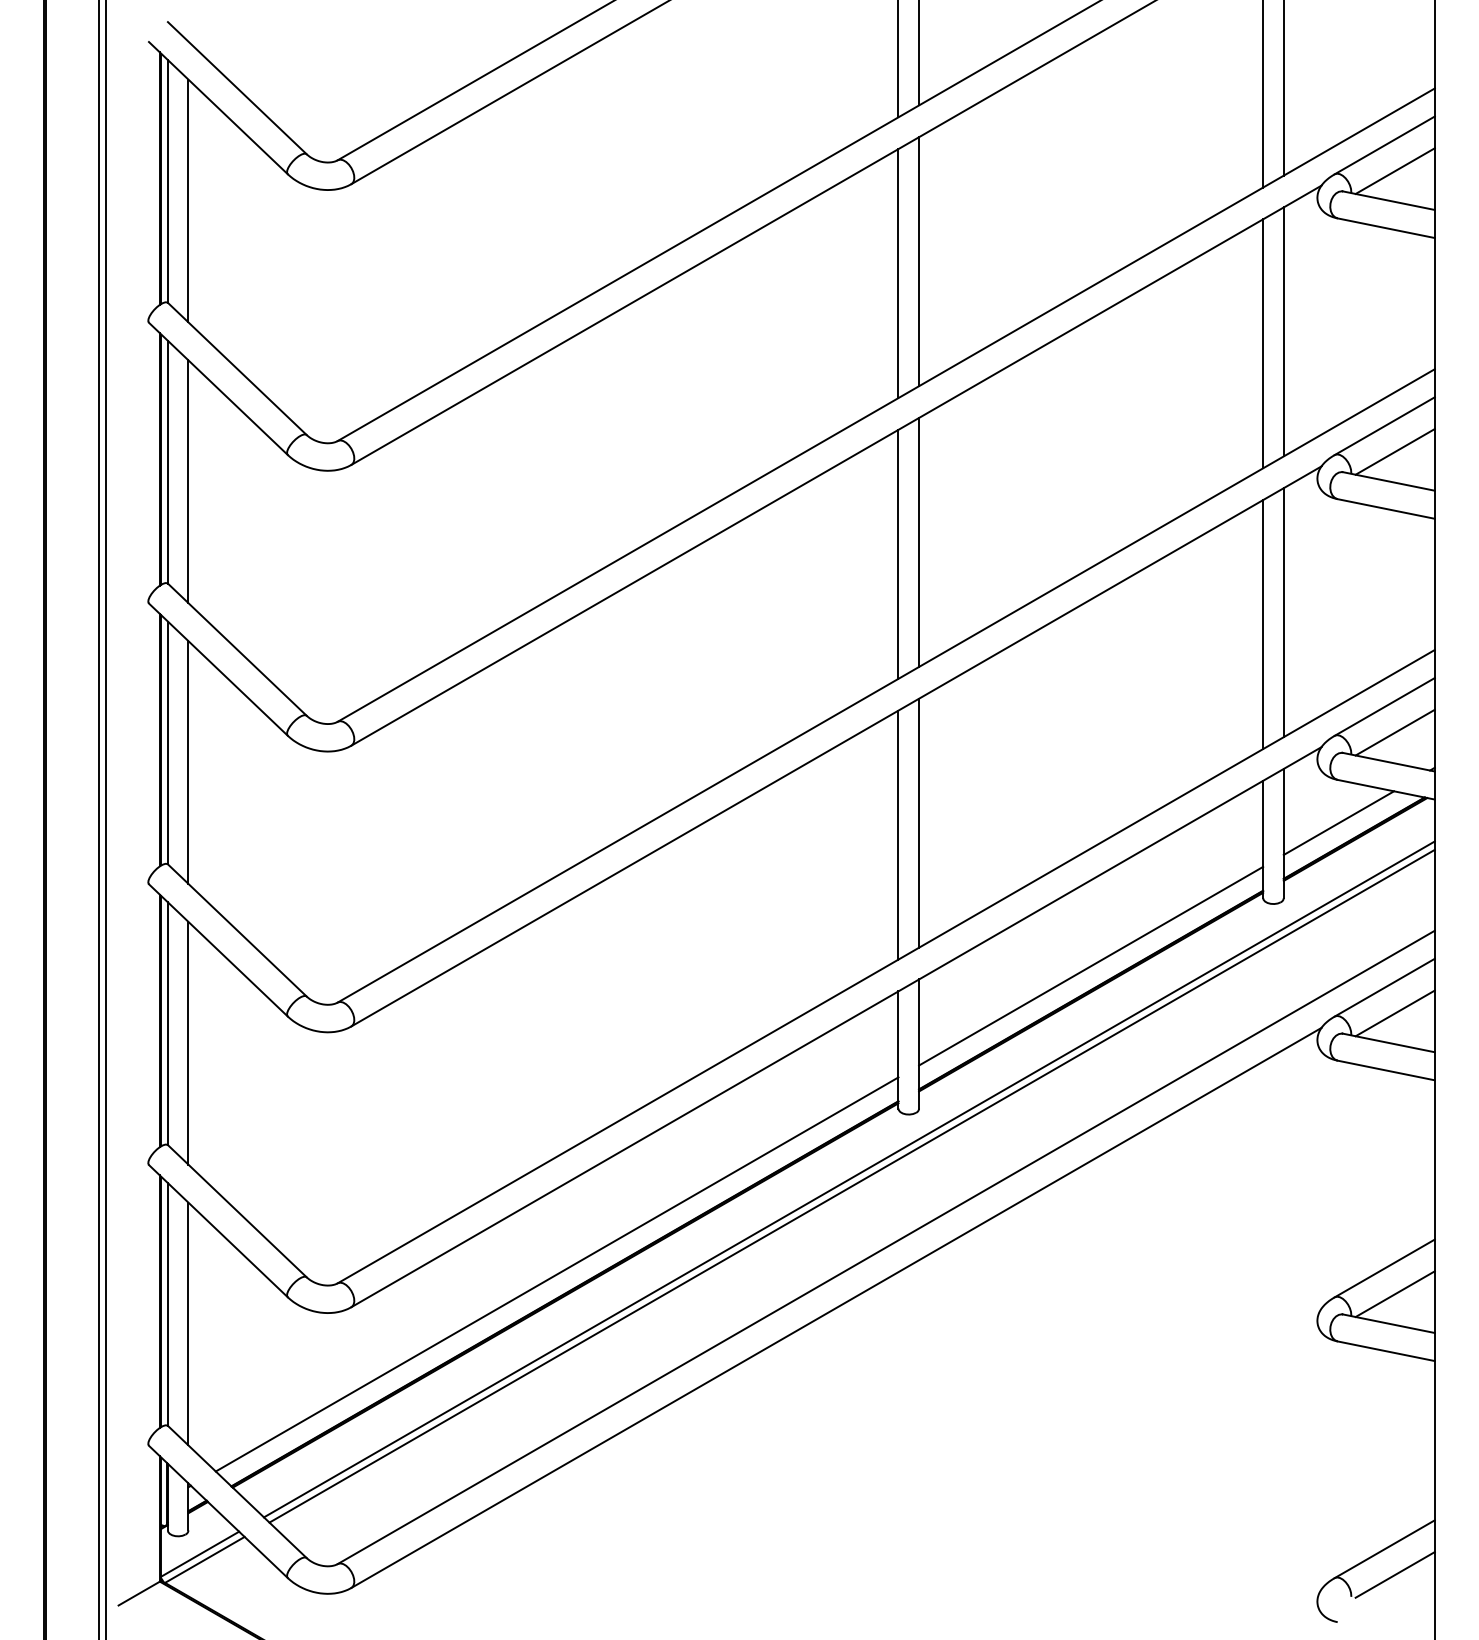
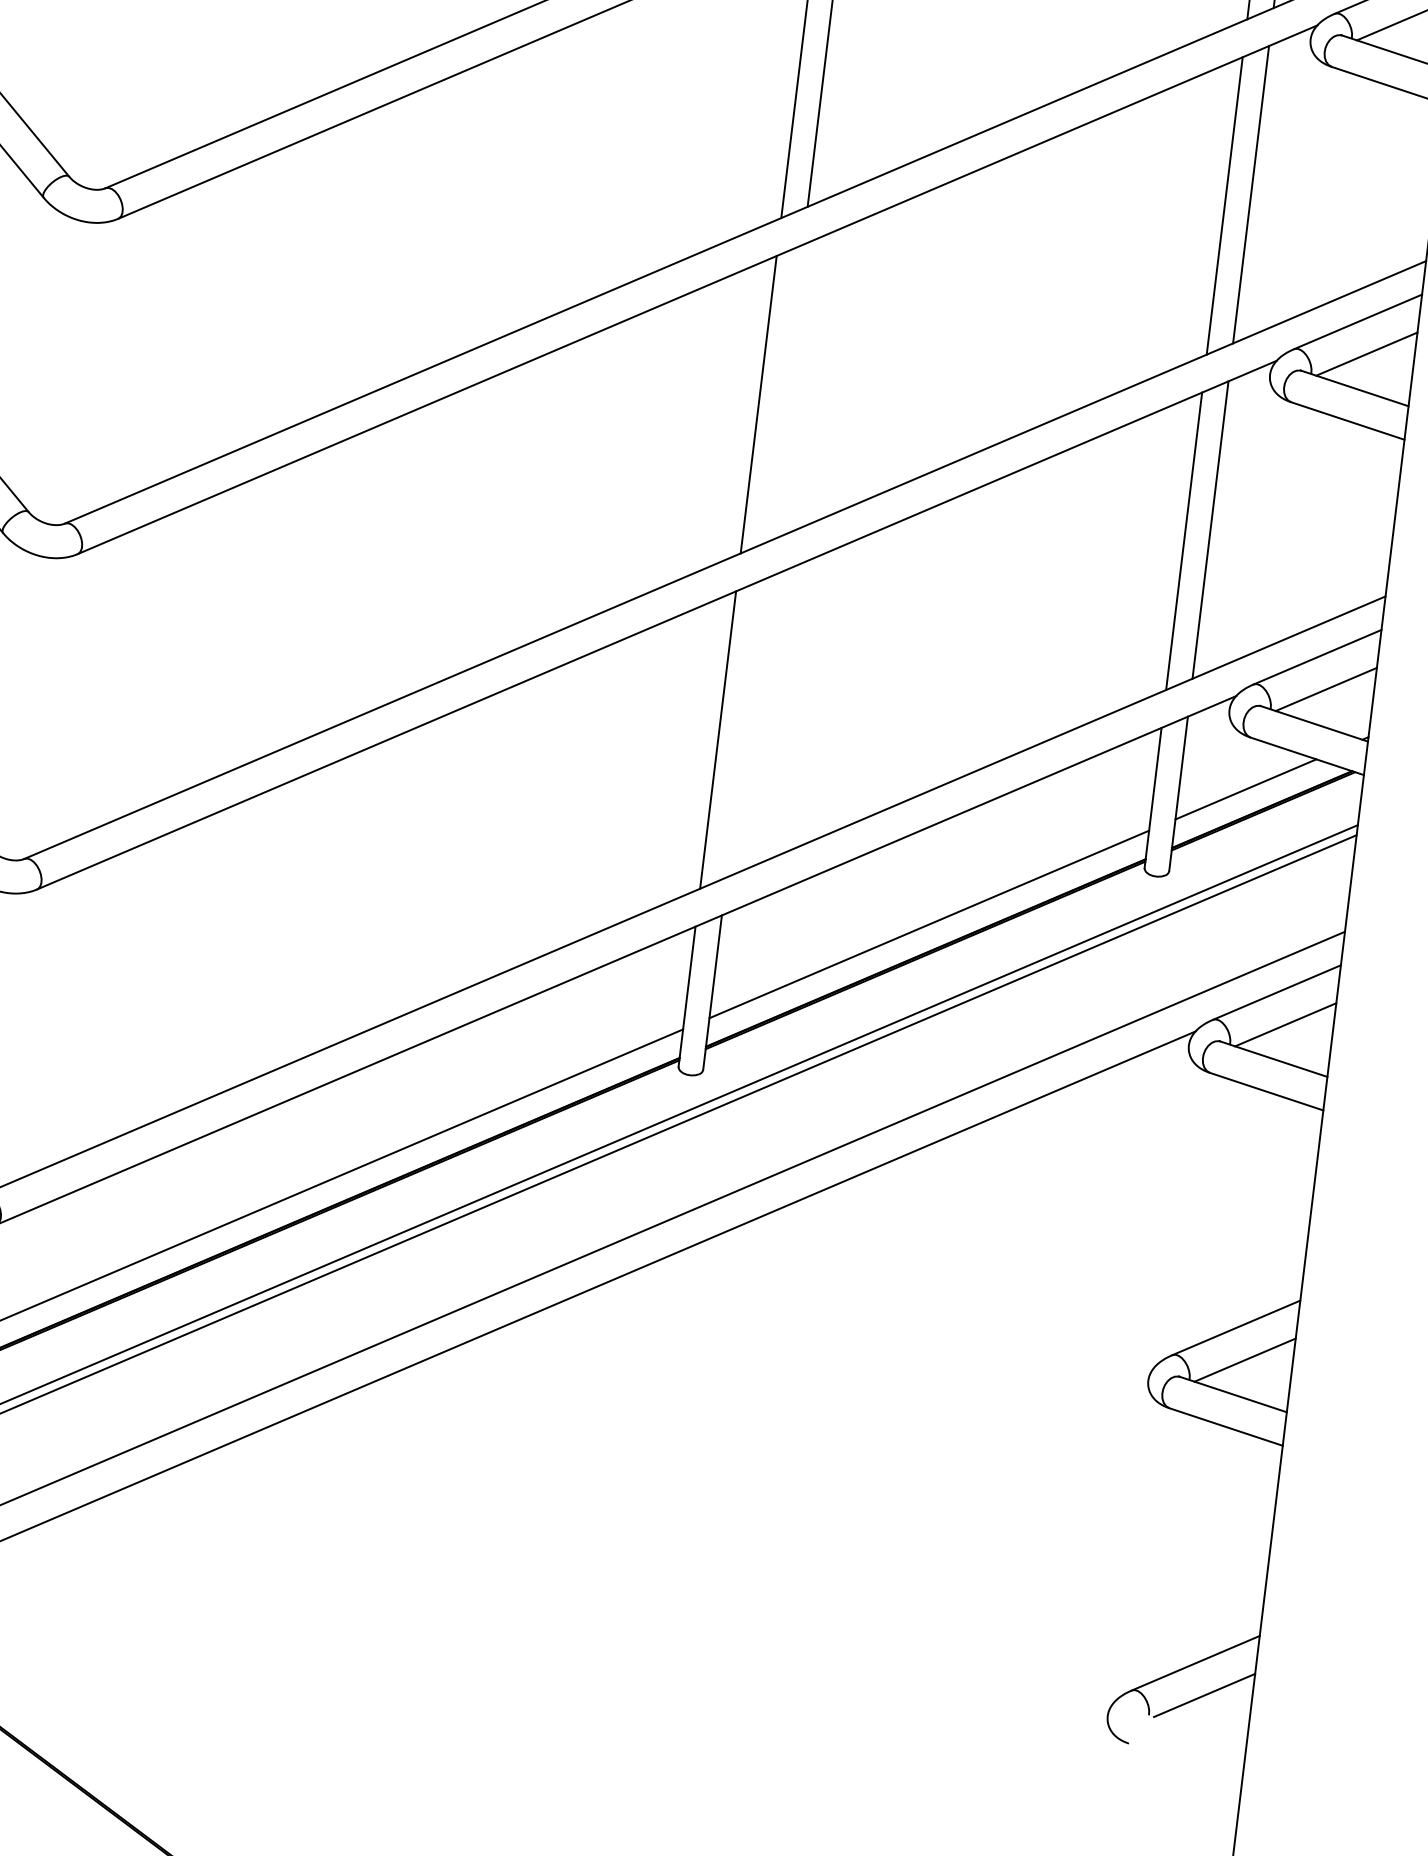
line: (919, 541) -> (785, 392), removed
line: (919, 822) -> (745, 728), removed

